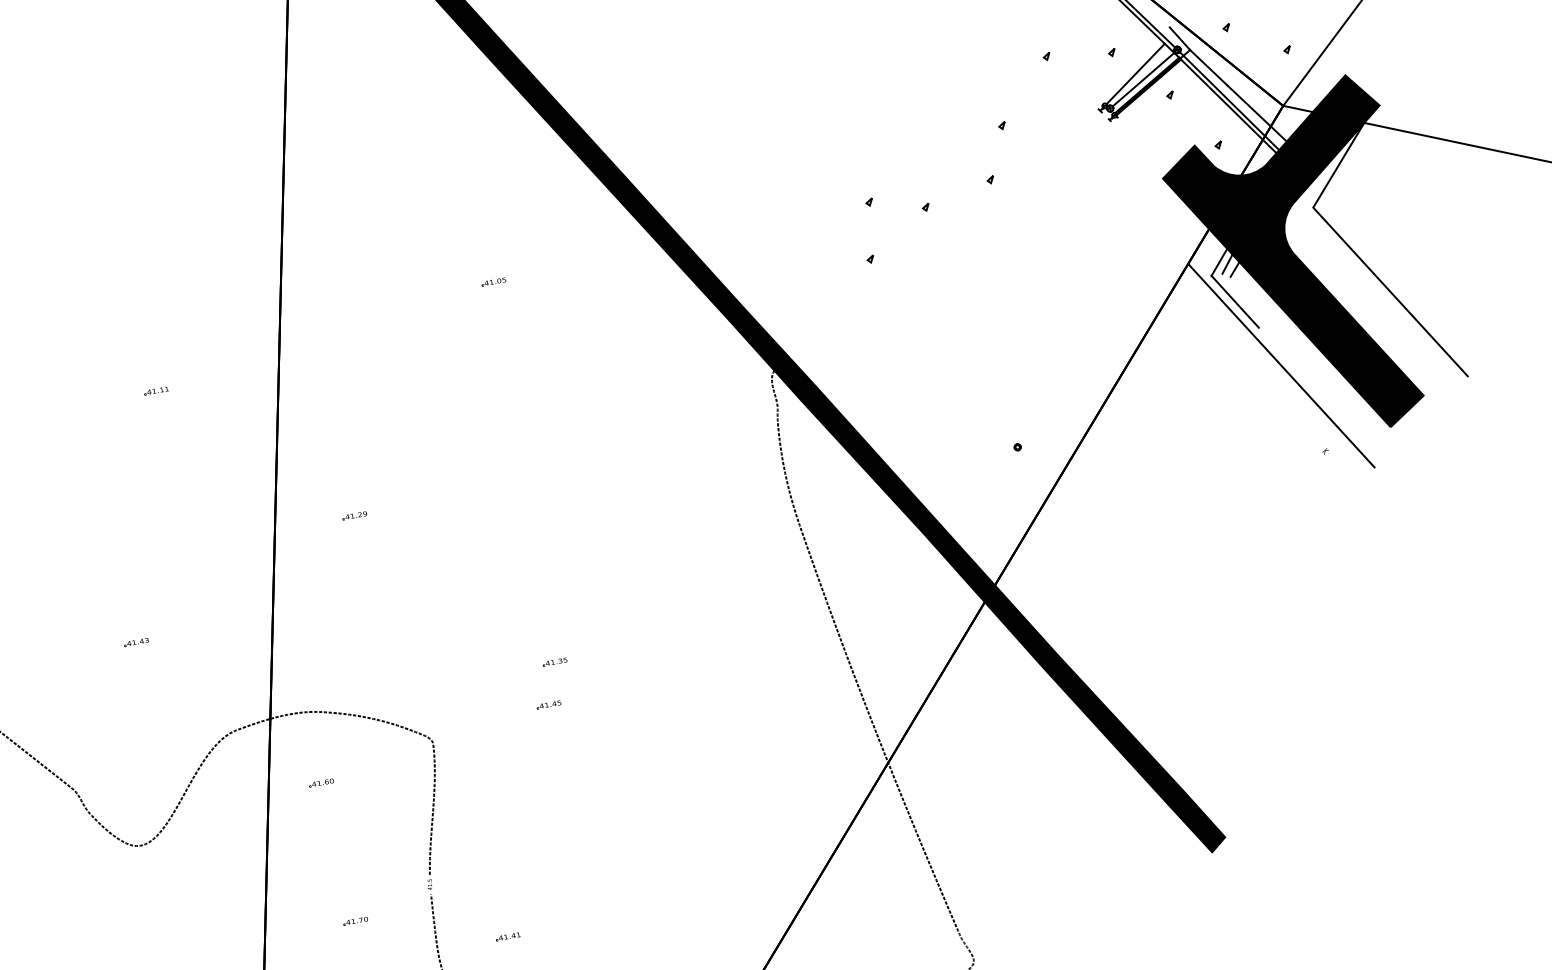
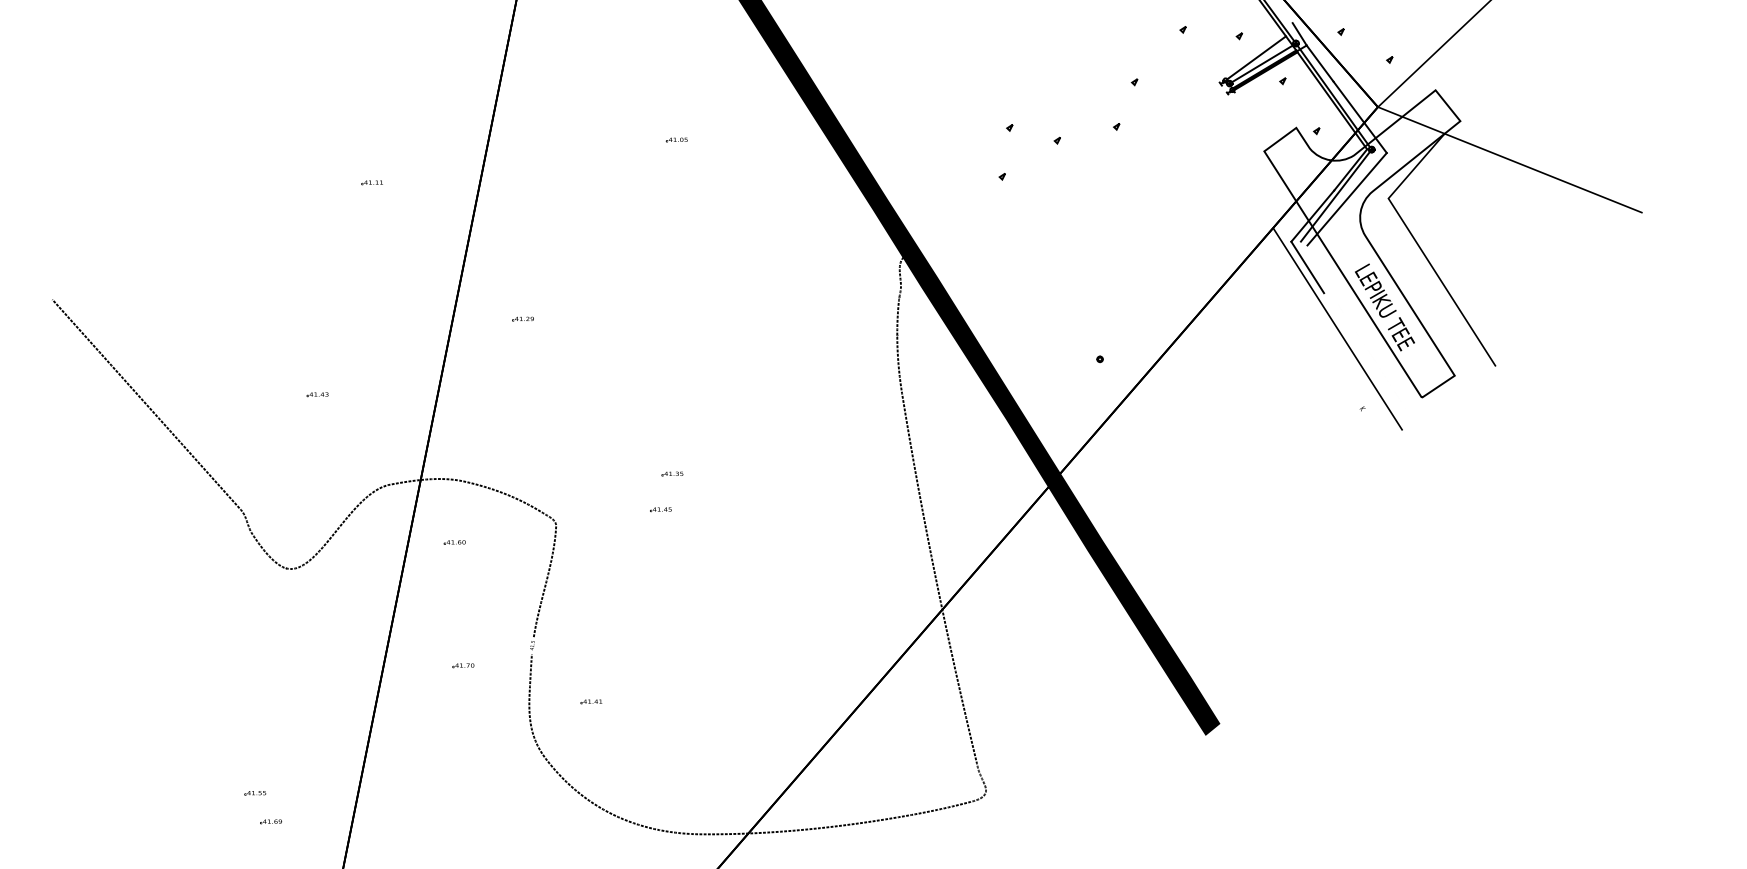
fill: (1292, 263) -> (1362, 243), removed

